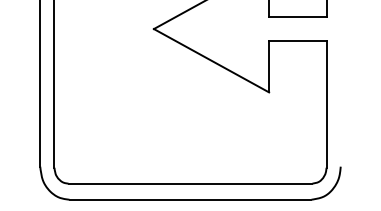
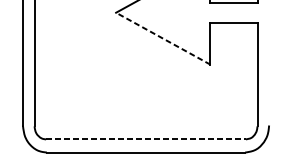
line: (211, 60) -> (163, 38), solid -> dashed
line: (190, 183) -> (146, 139), solid -> dashed

